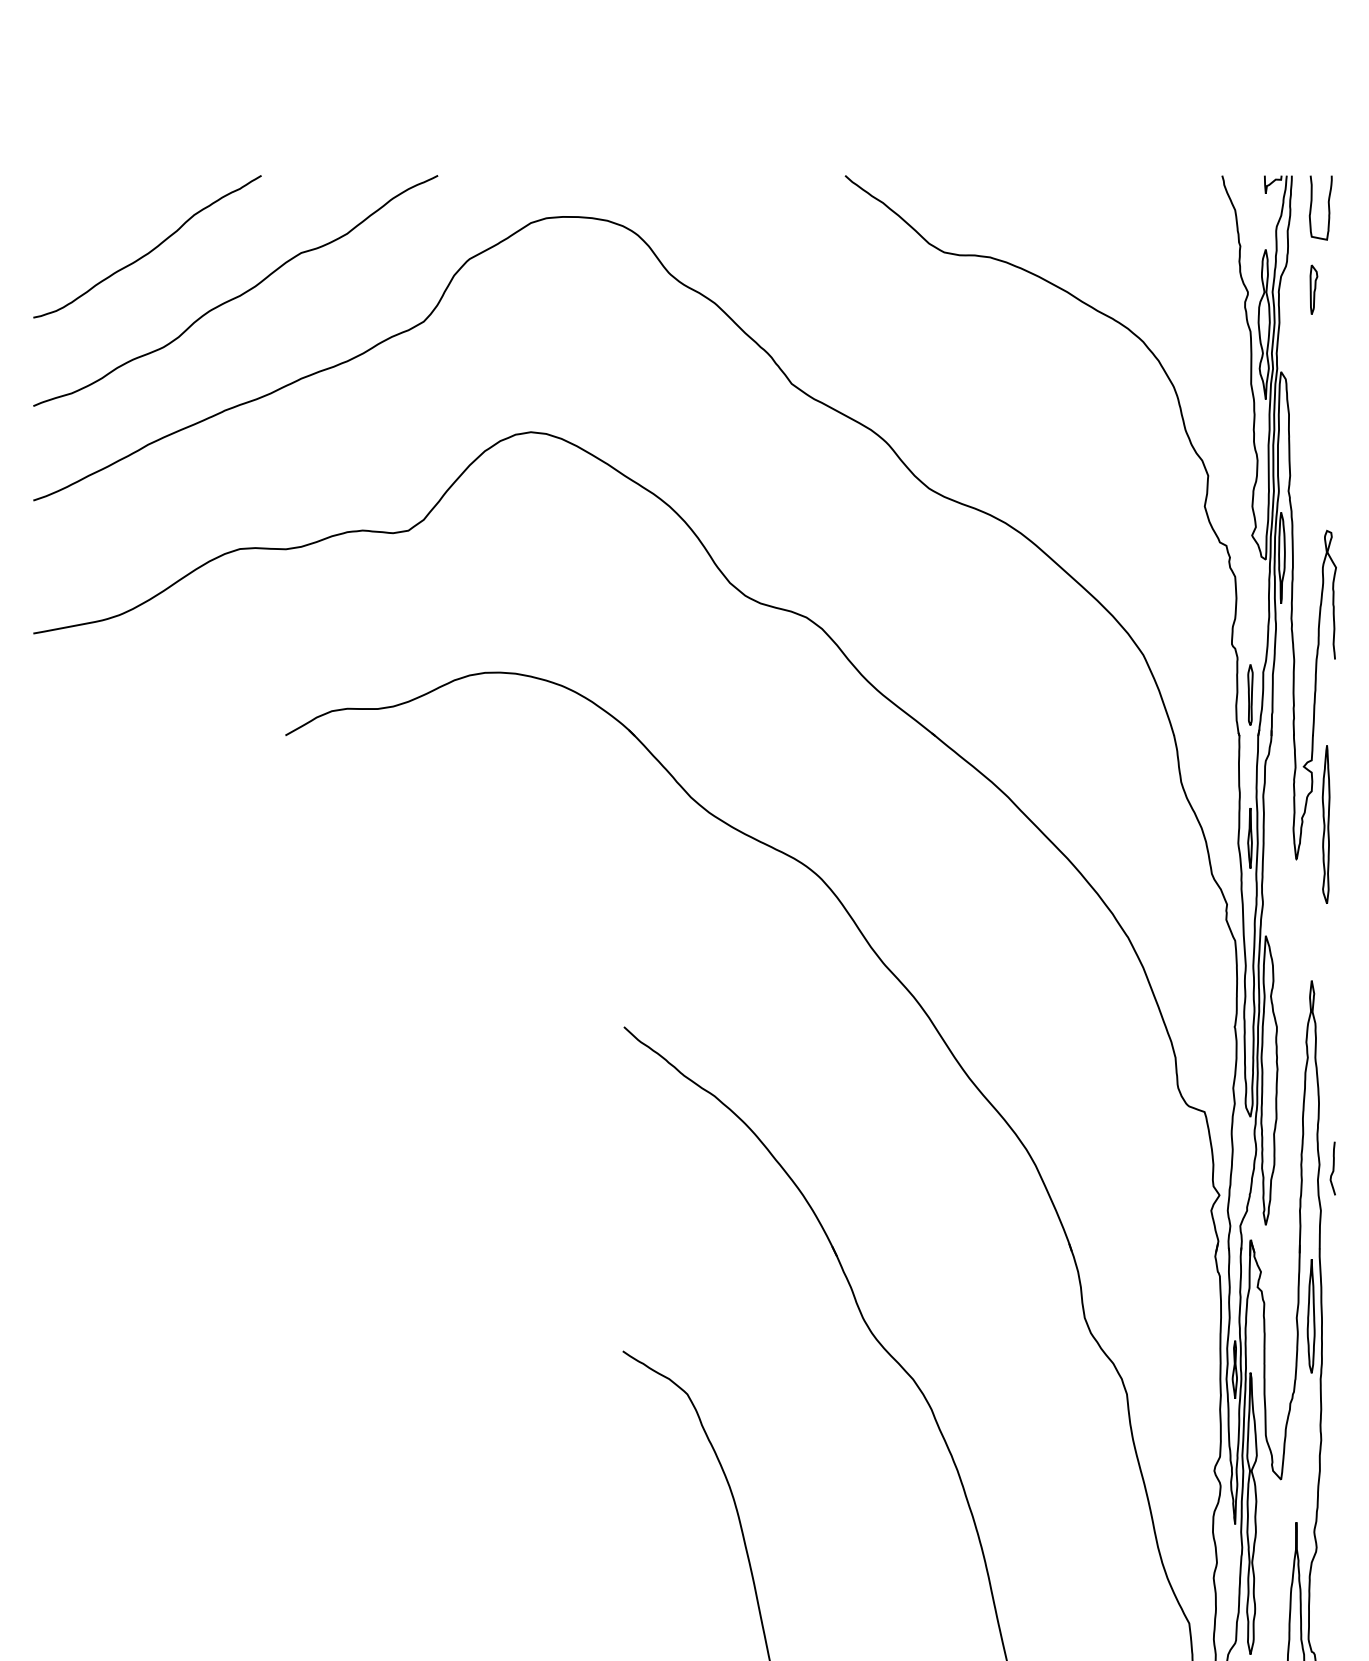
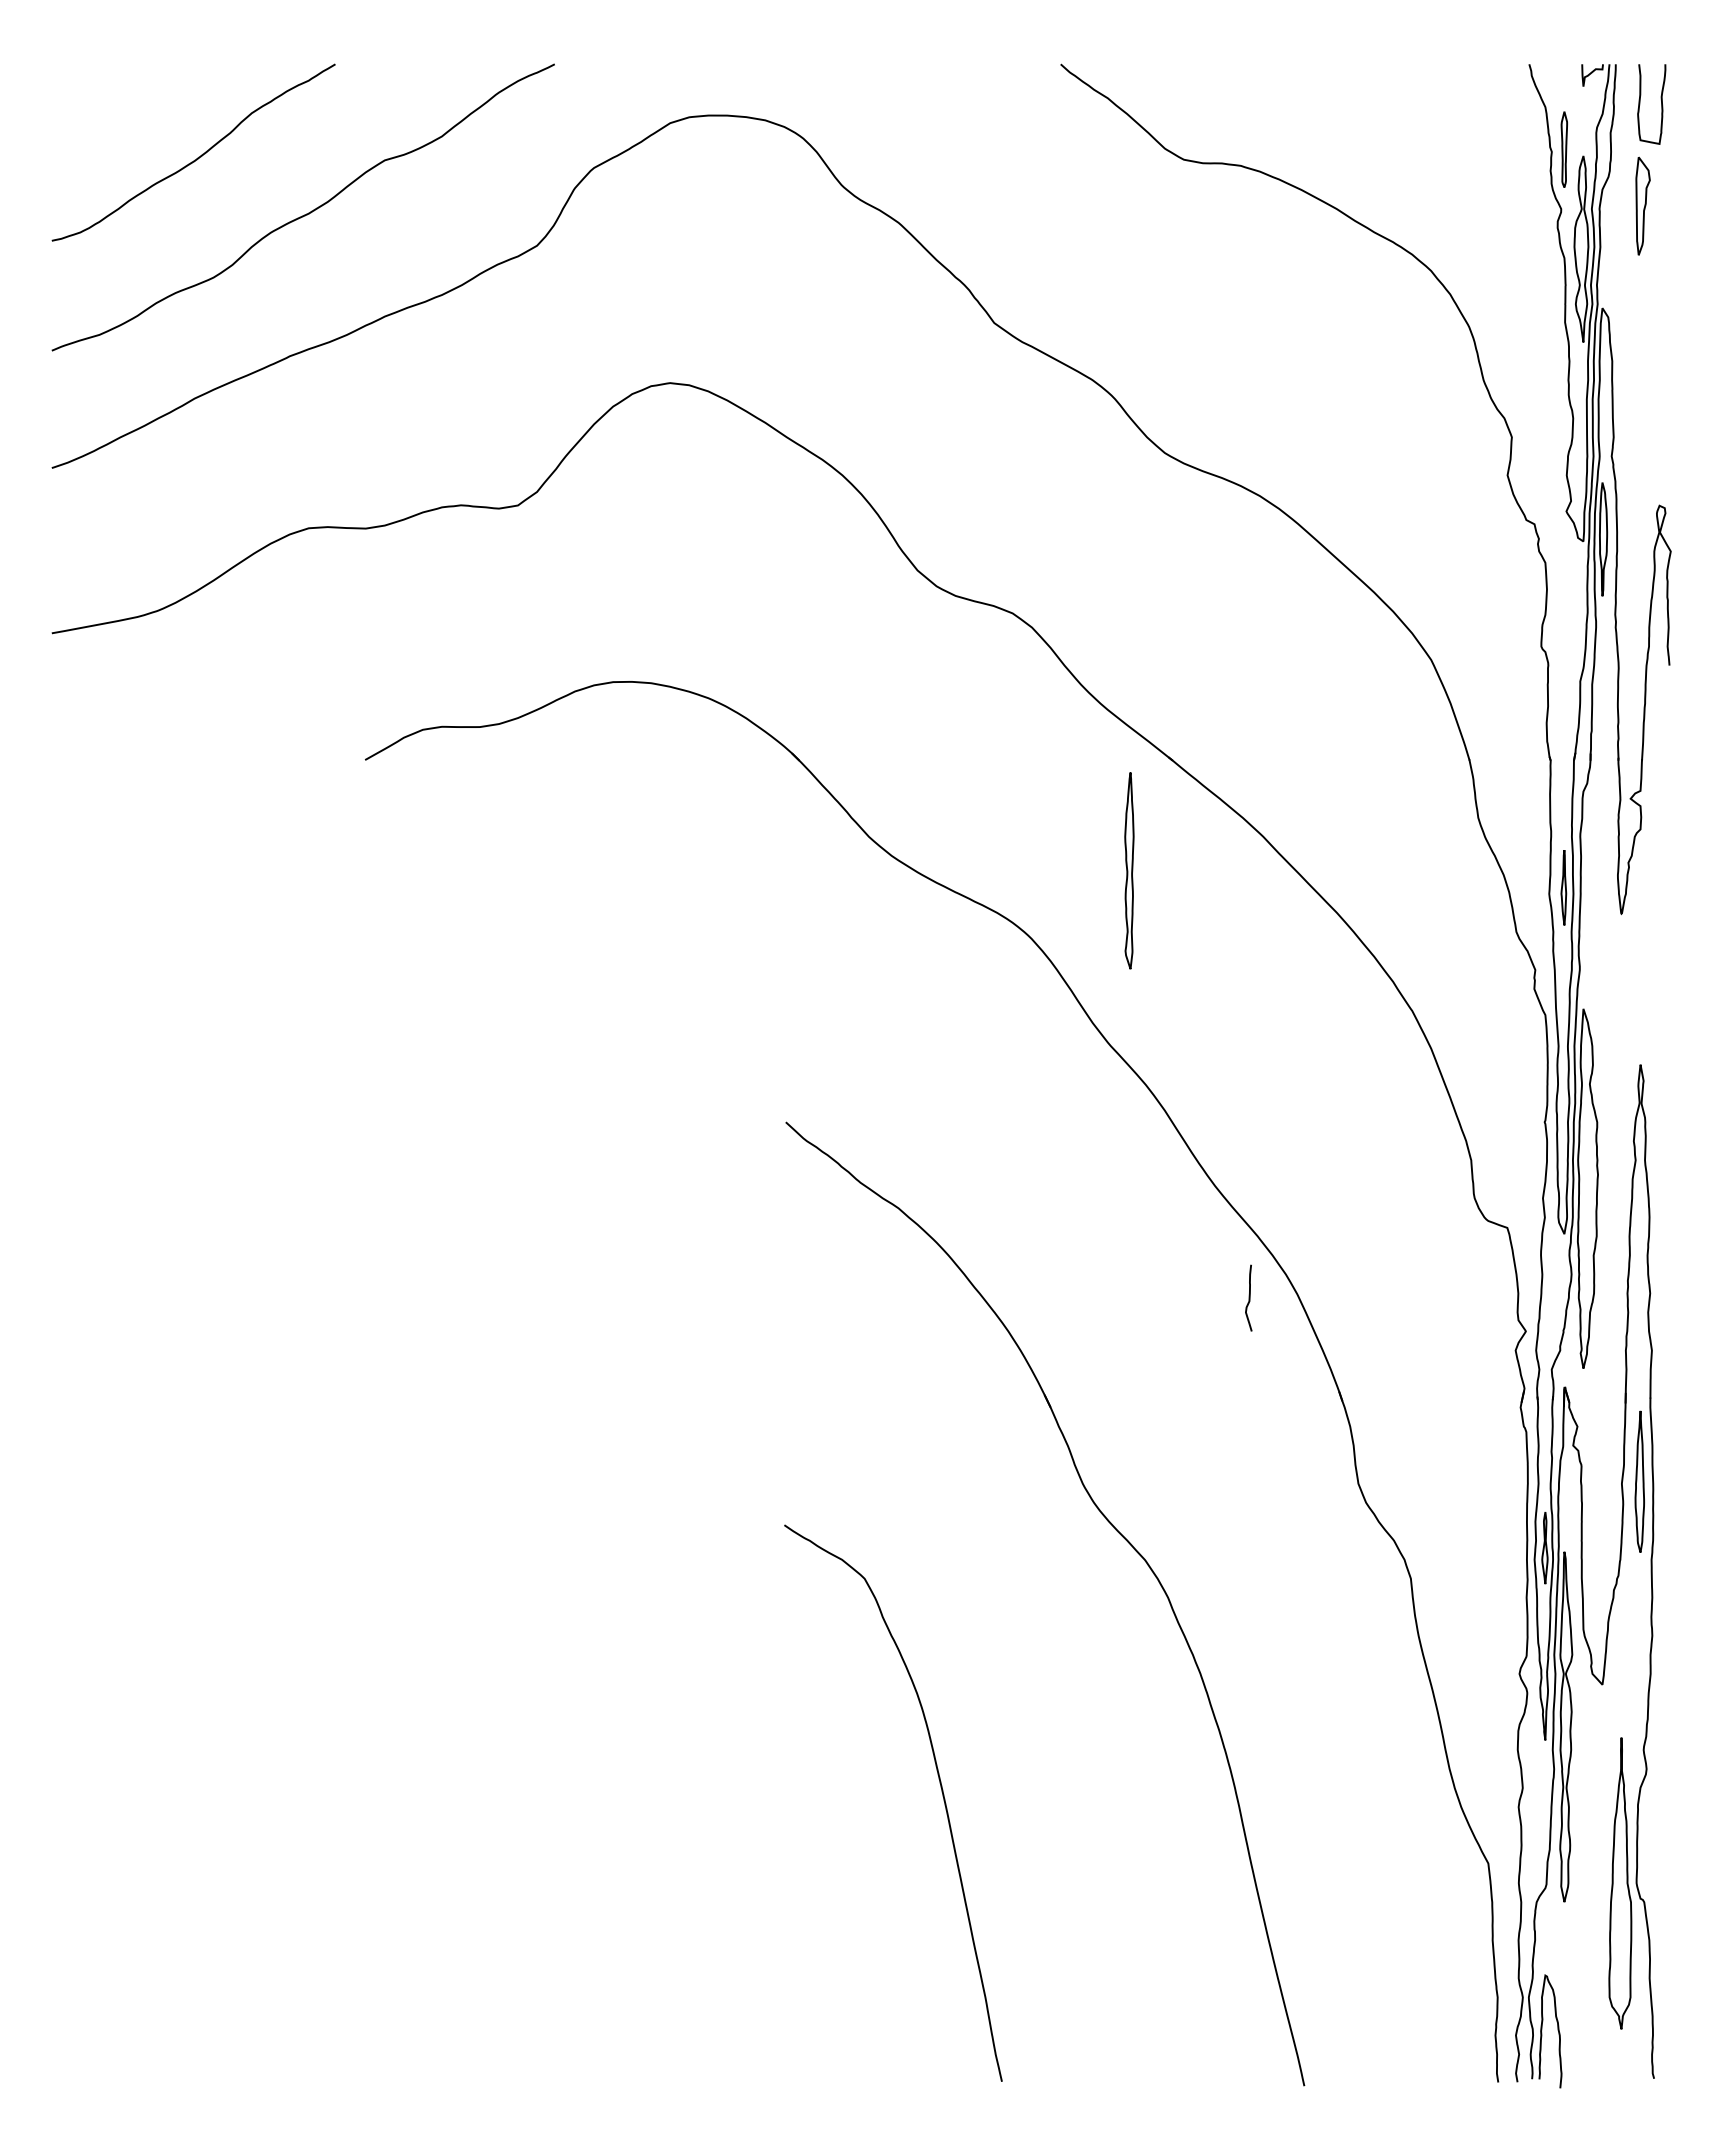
part: (1314, 289) -> (1643, 205), size x1.6
part: (1249, 694) -> (1563, 149), moved
part: (1326, 824) -> (1129, 870), moved
curve: (1332, 1168) -> (1248, 1297), moved

